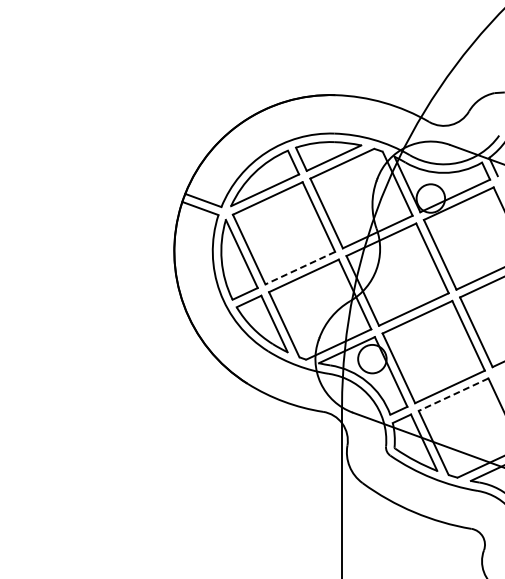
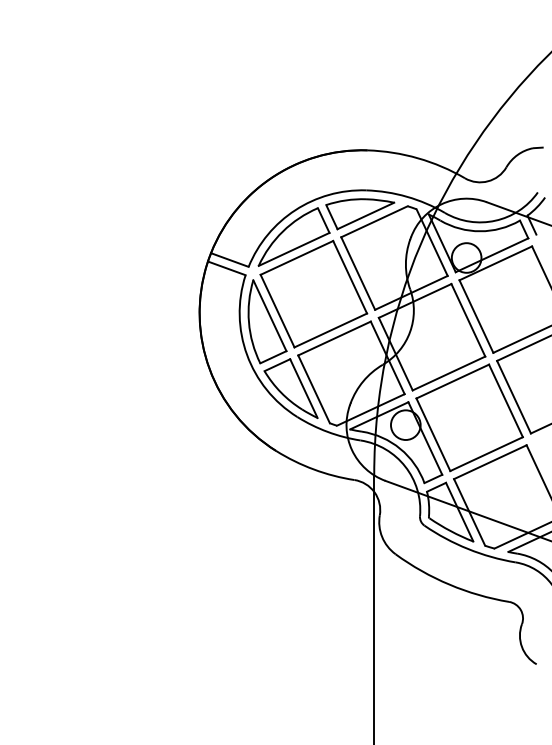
line: (300, 268) -> (330, 330), dashed -> solid
line: (452, 394) -> (489, 462), dashed -> solid

